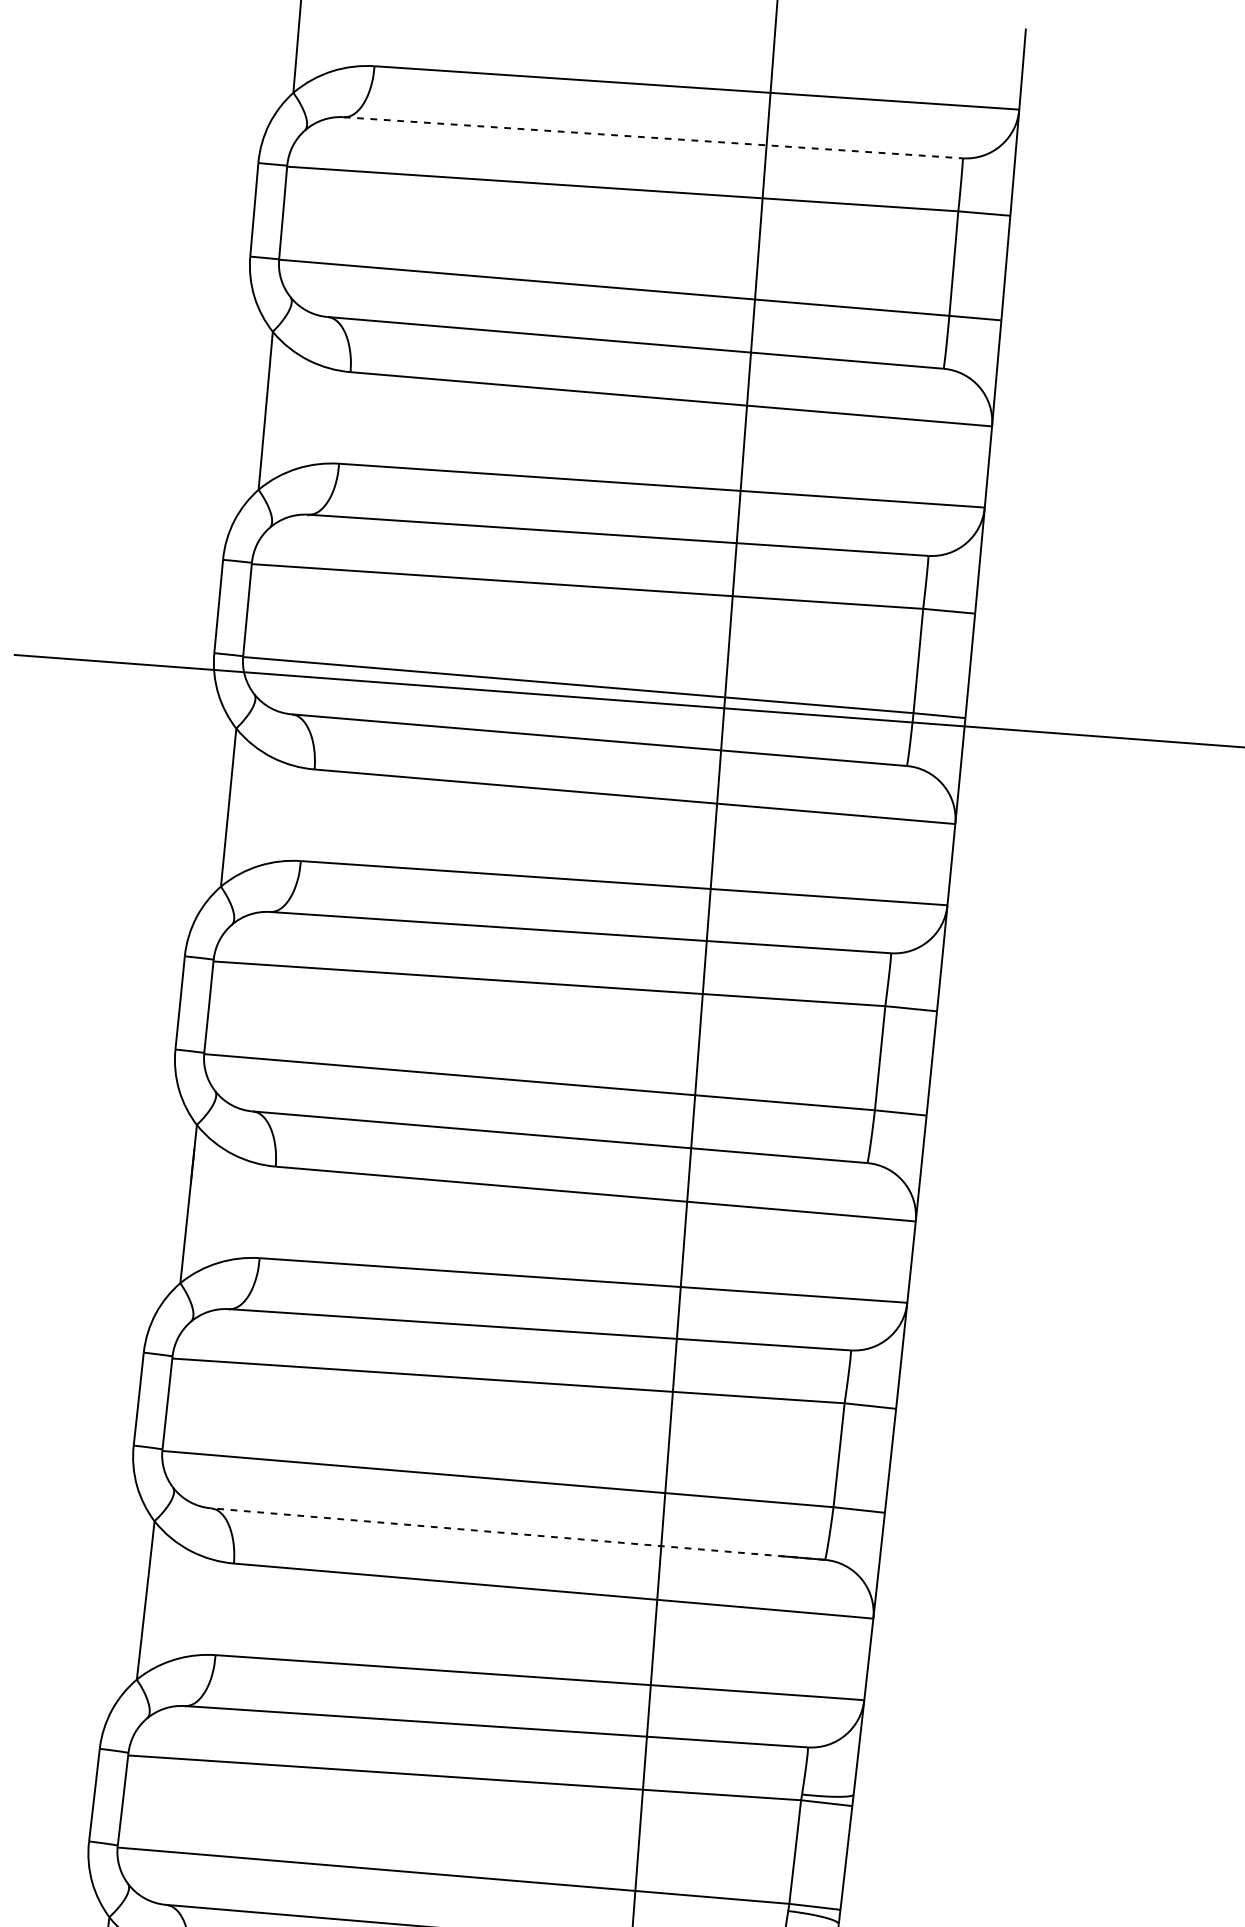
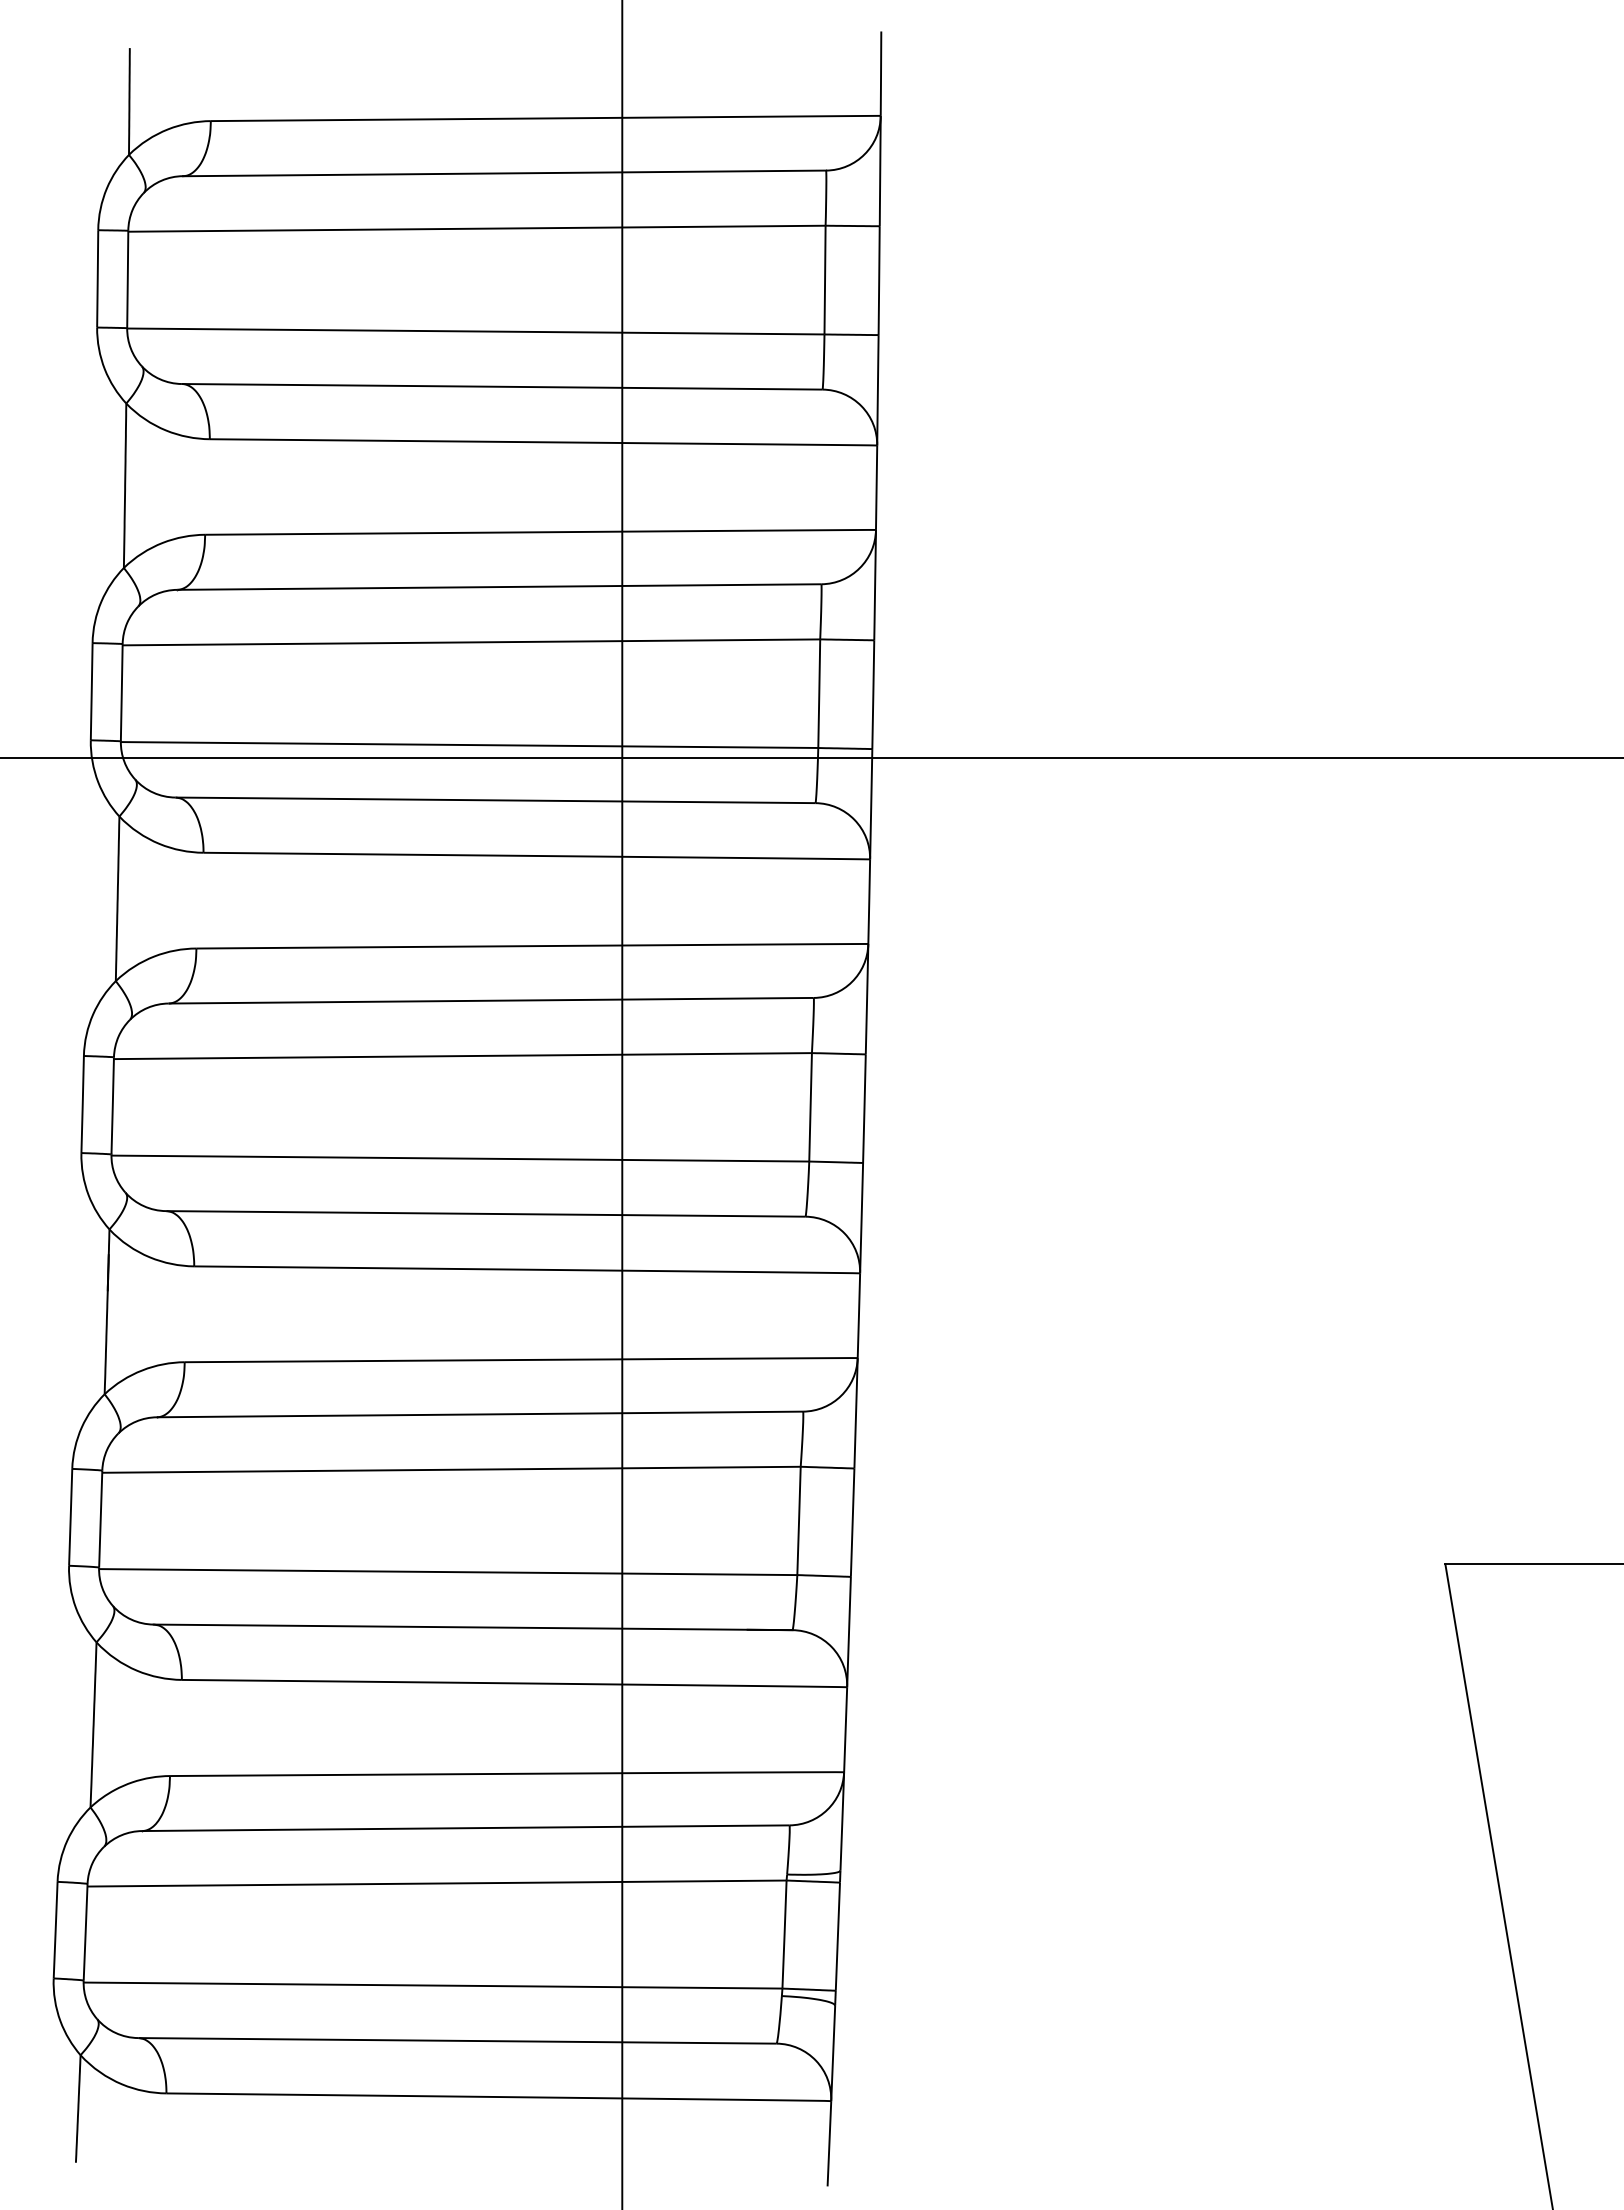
line: (653, 137) -> (504, 173), dashed -> solid
line: (517, 1534) -> (472, 1627), dashed -> solid

